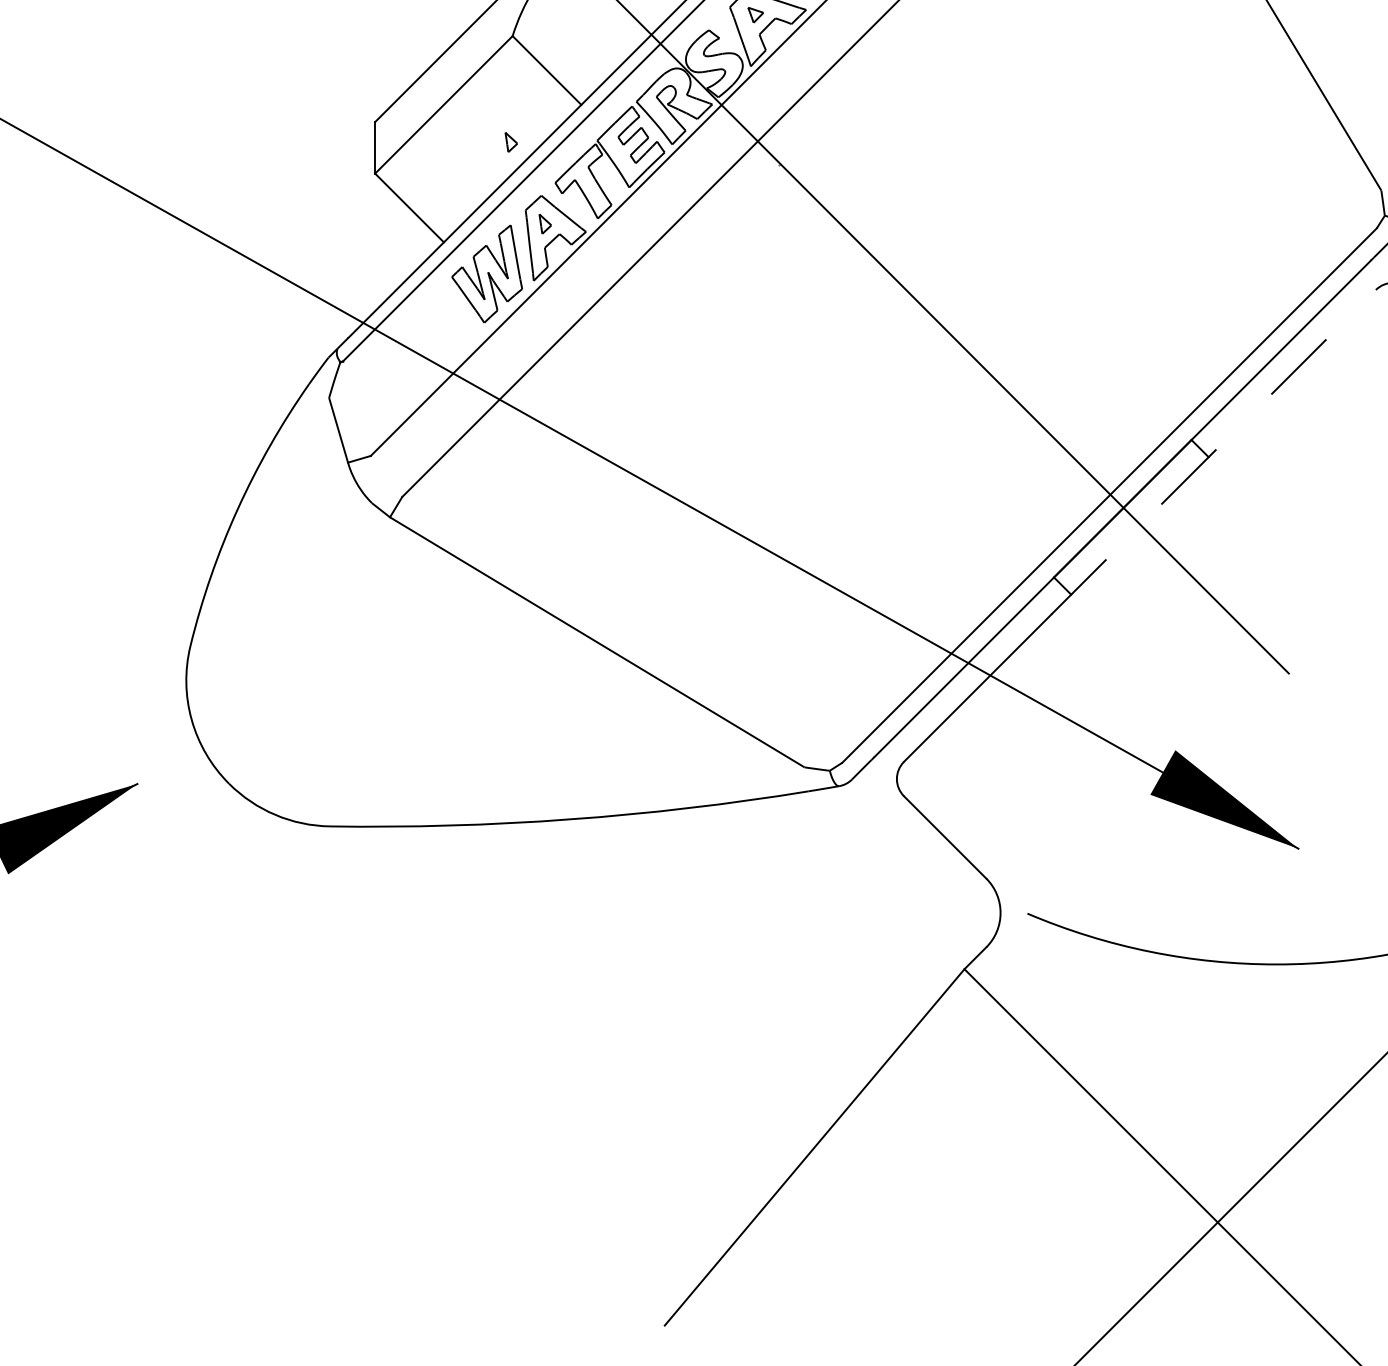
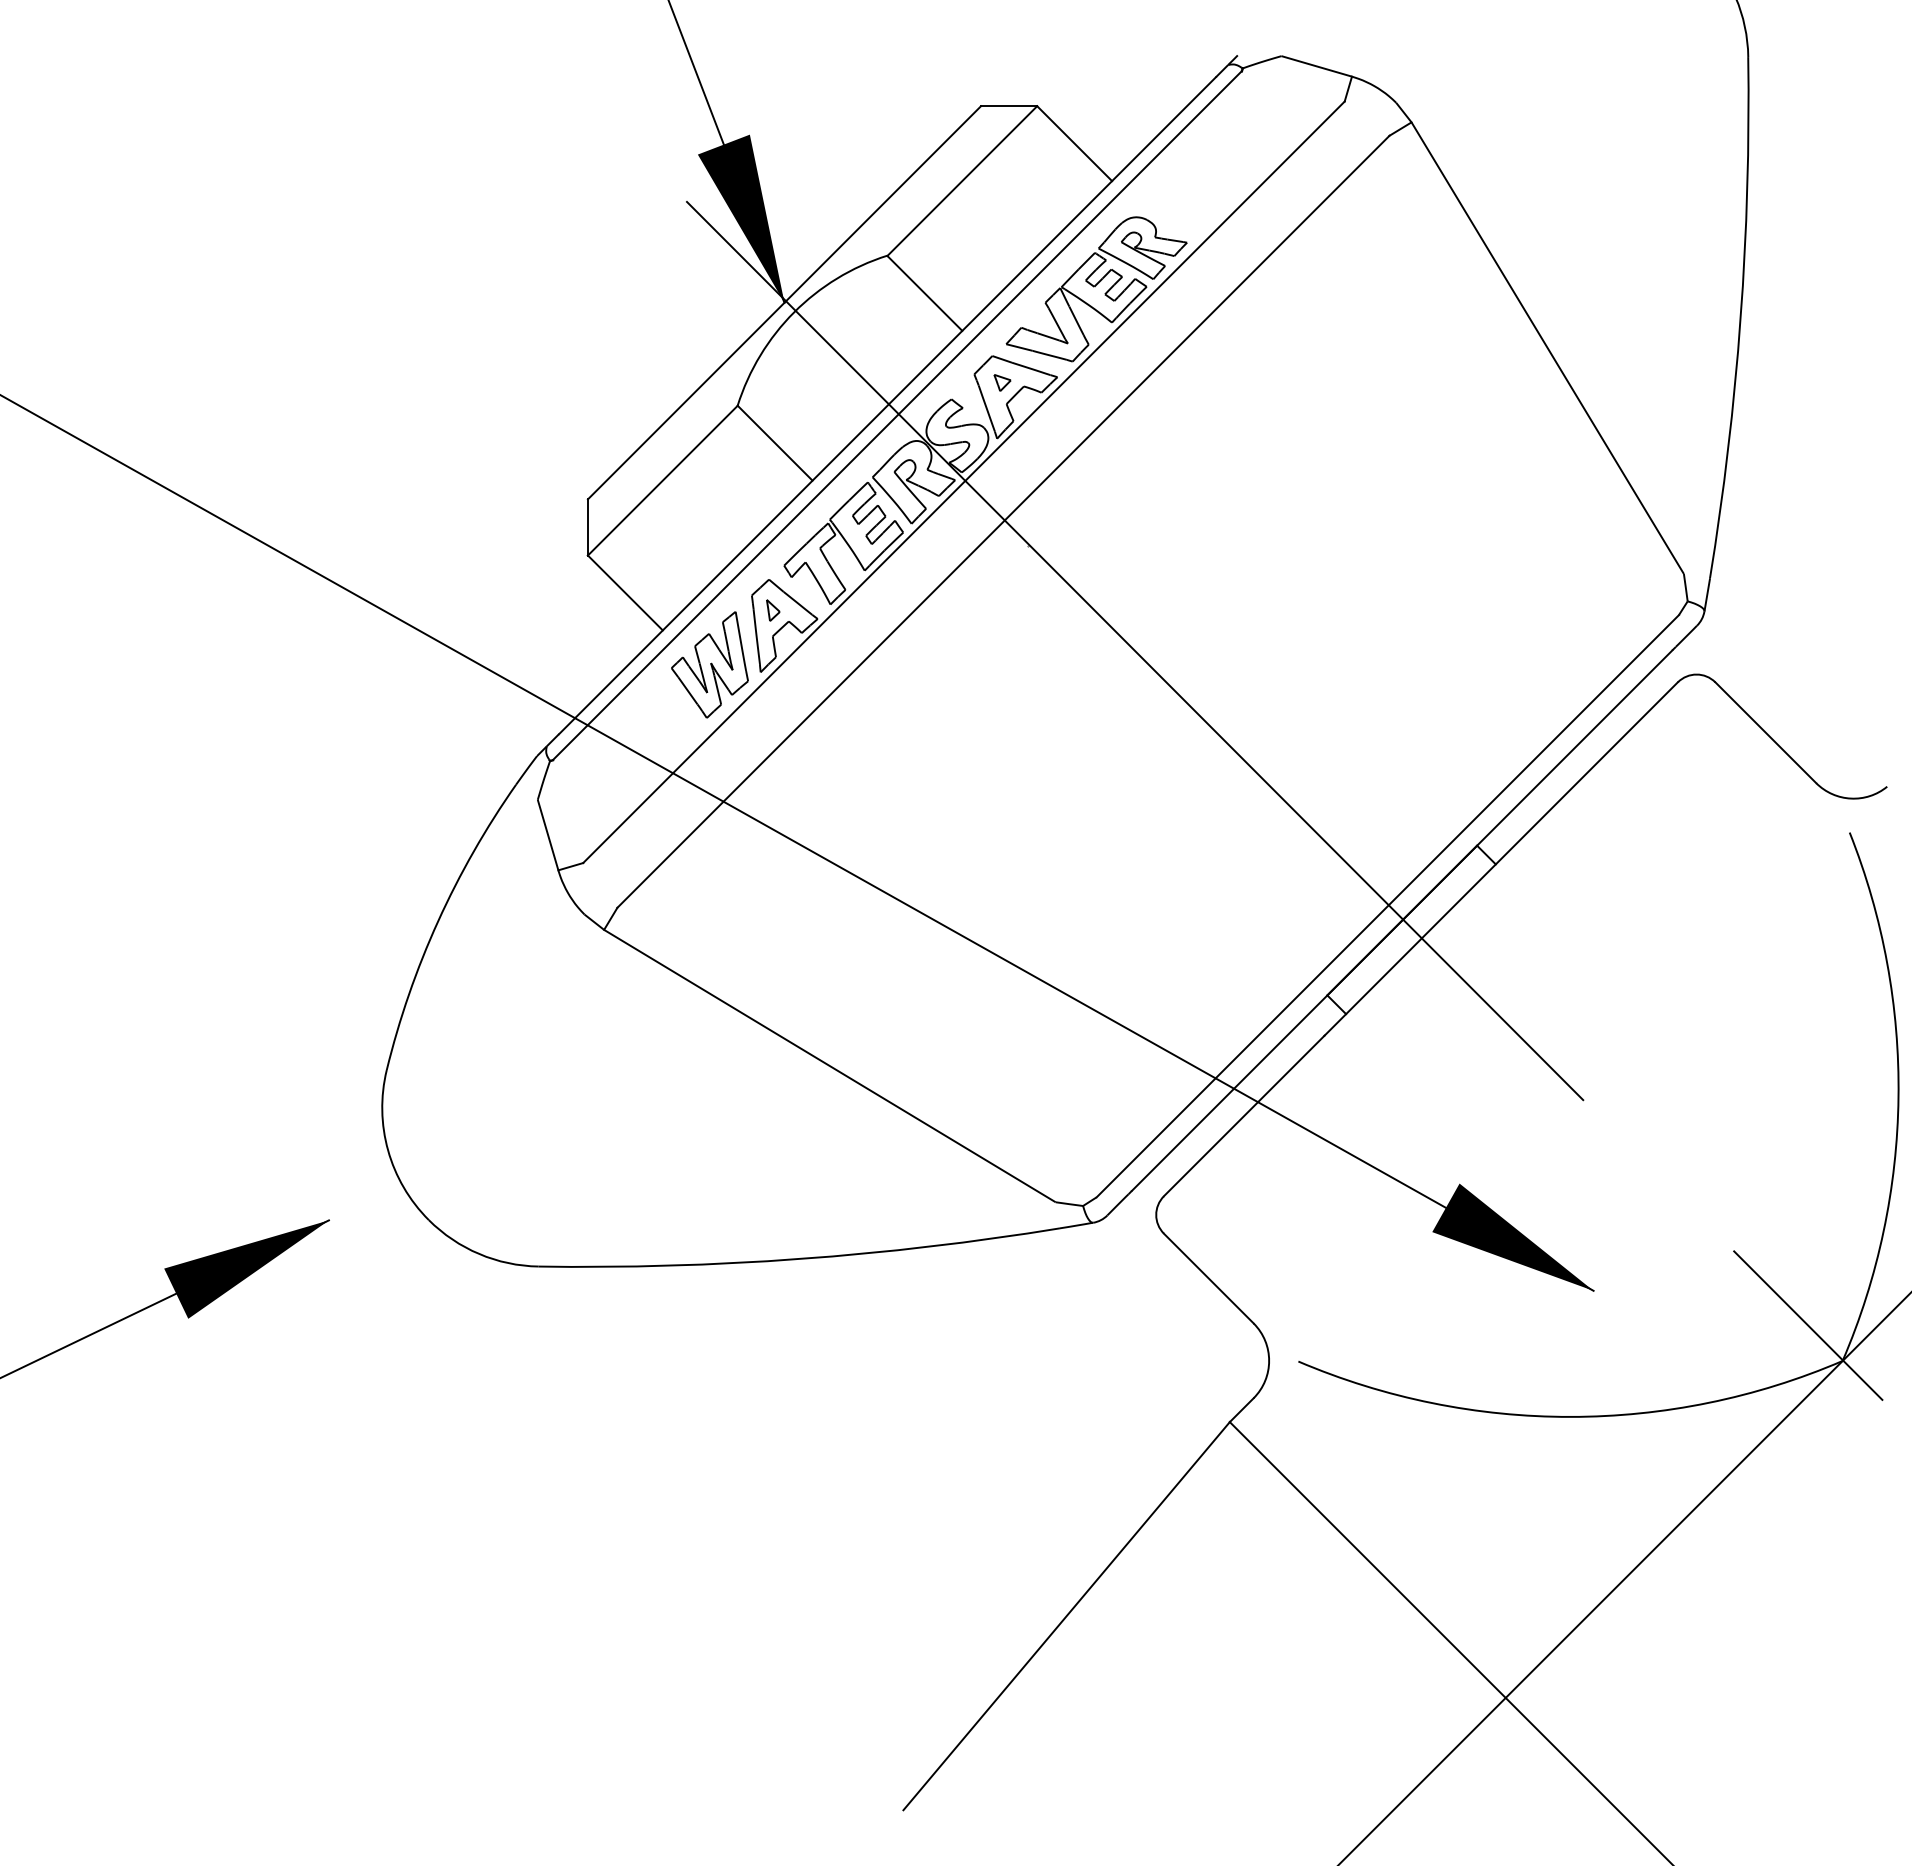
part: (511, 142) -> (736, 521), removed
line: (1213, 451) -> (1501, 858), dashed -> solid

